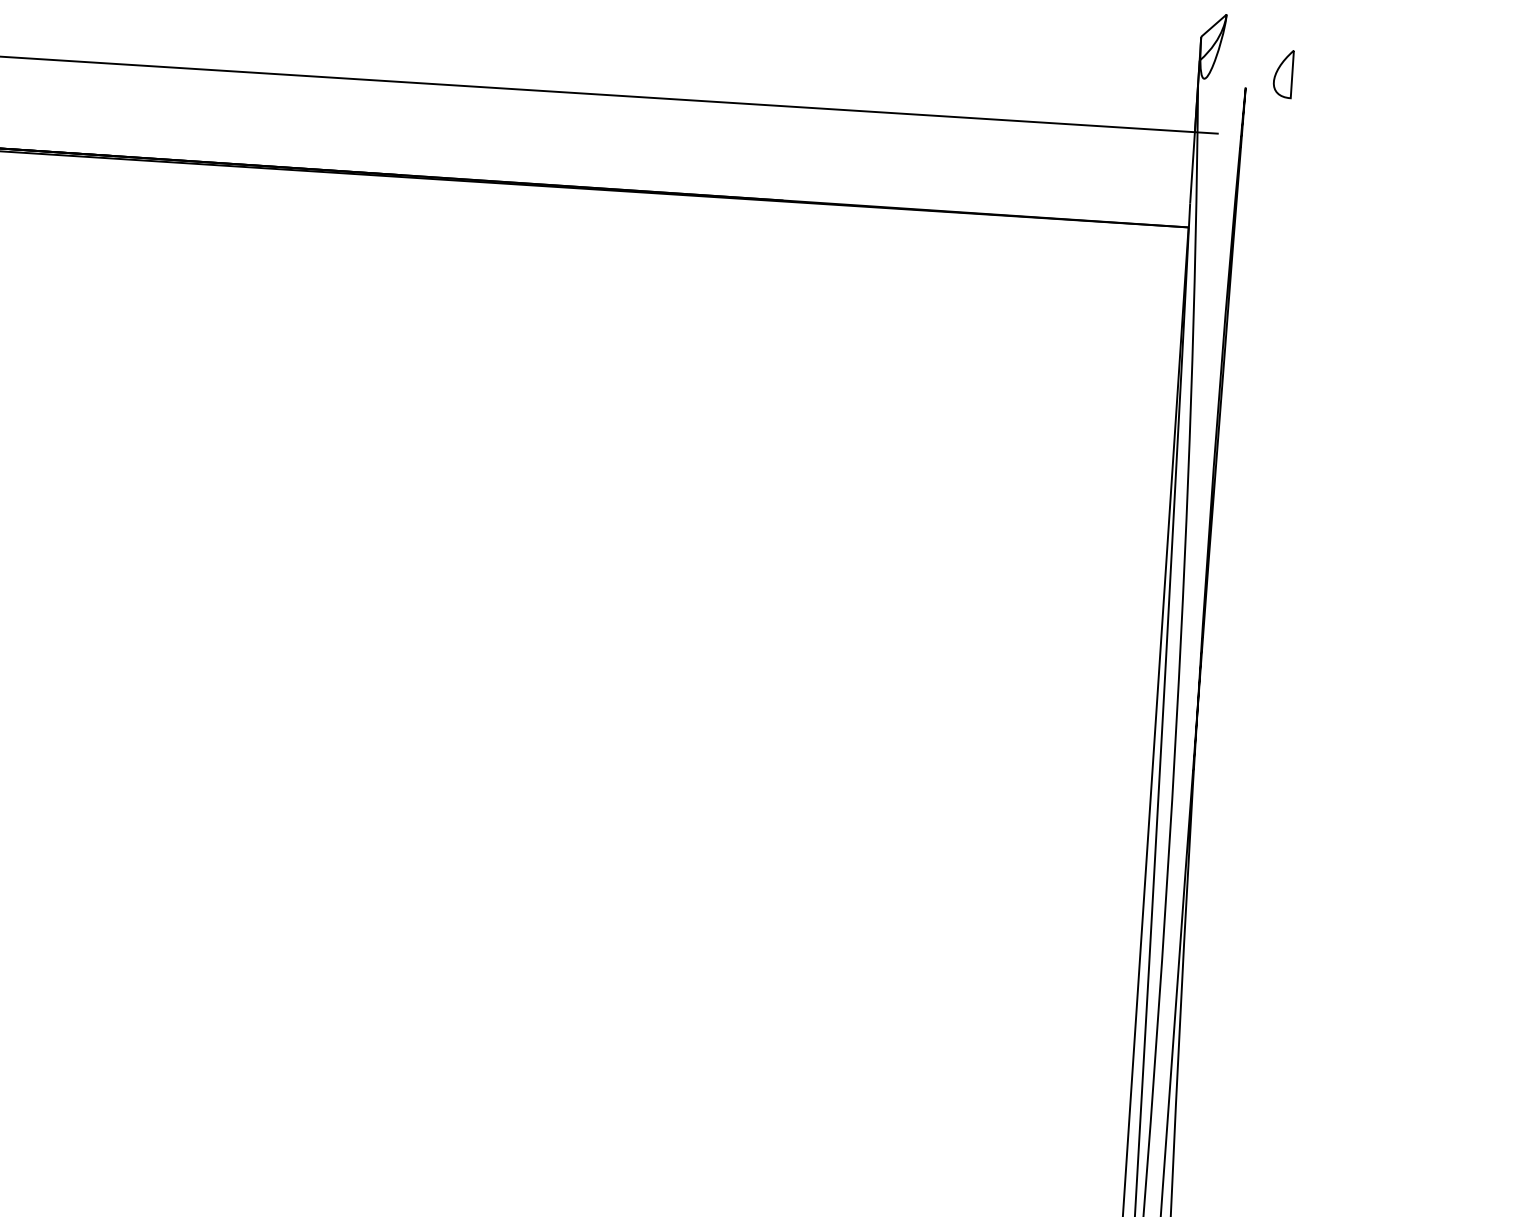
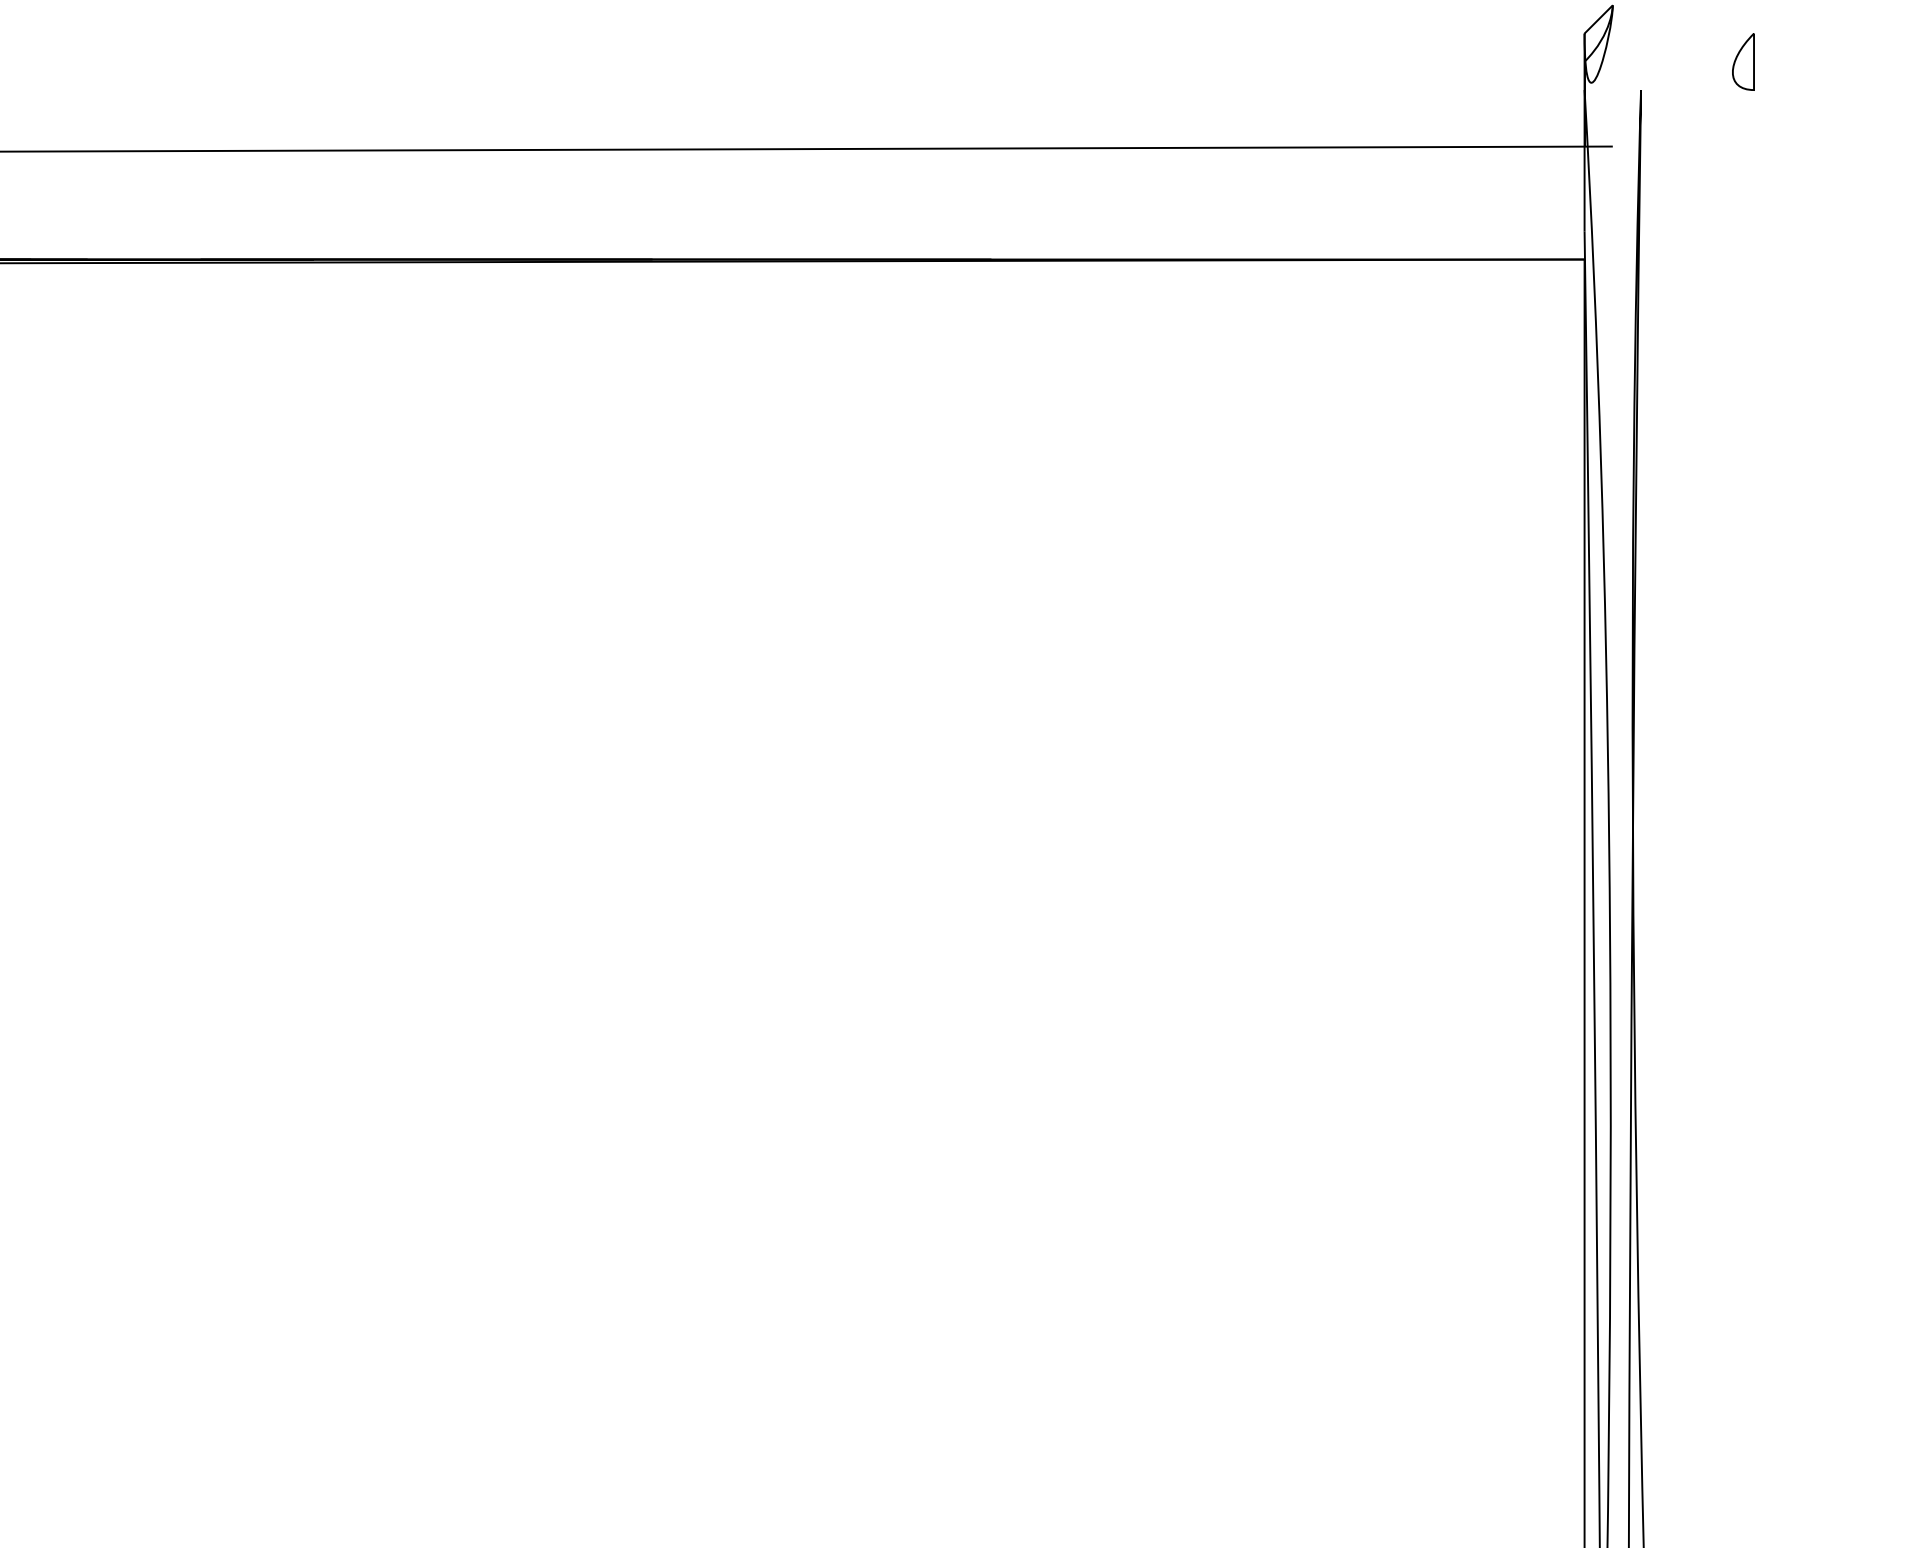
part: (1283, 73) -> (1743, 61), moved

